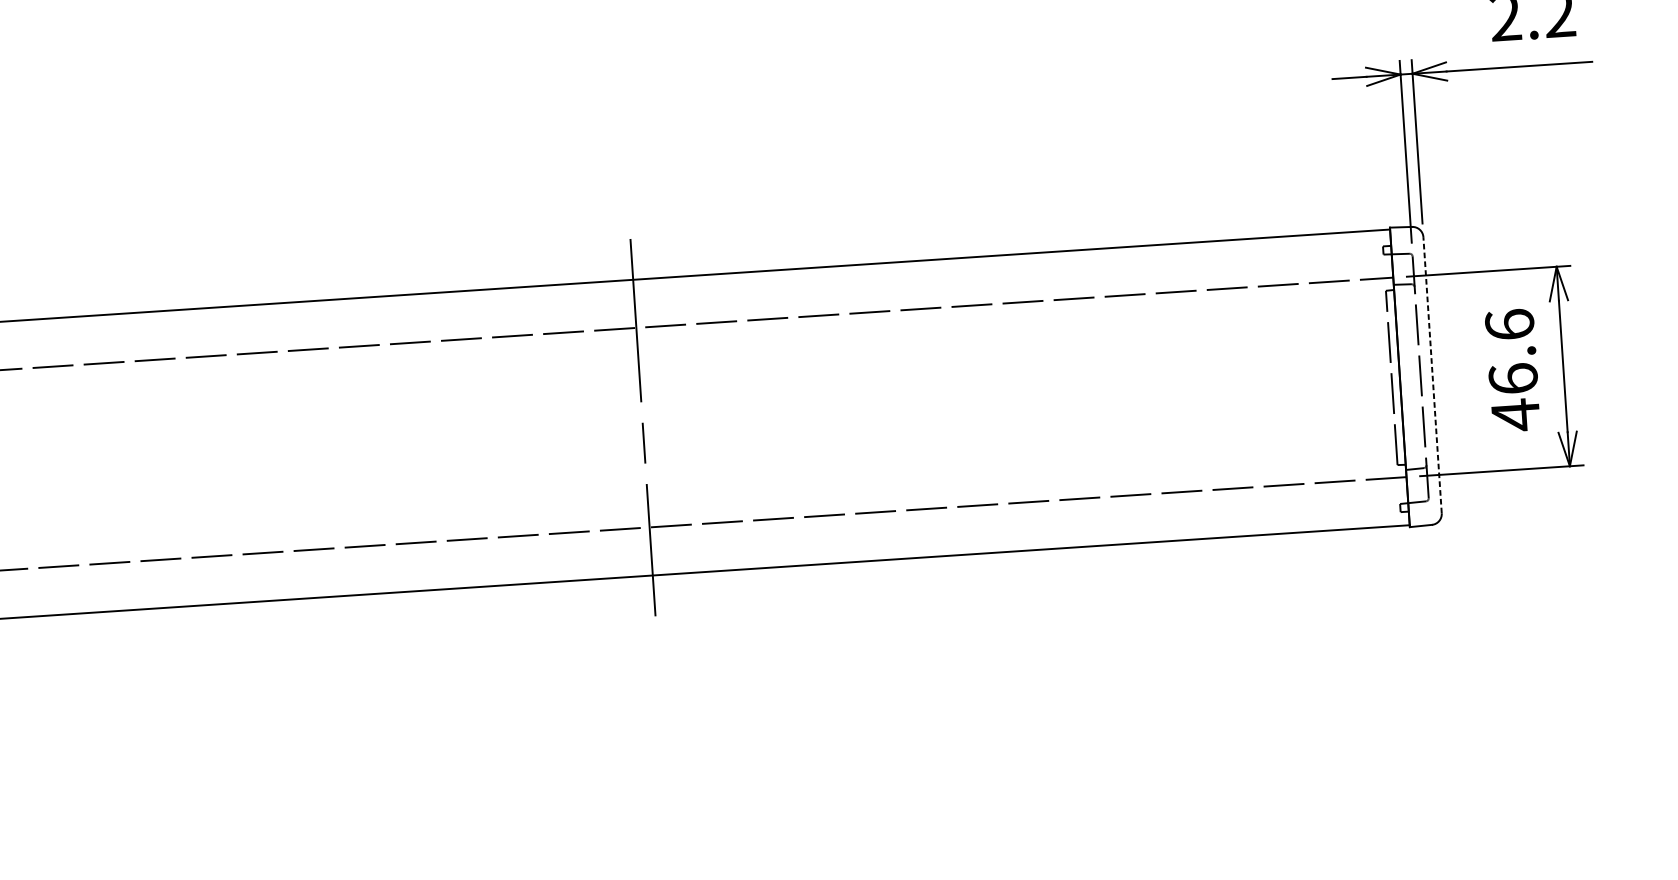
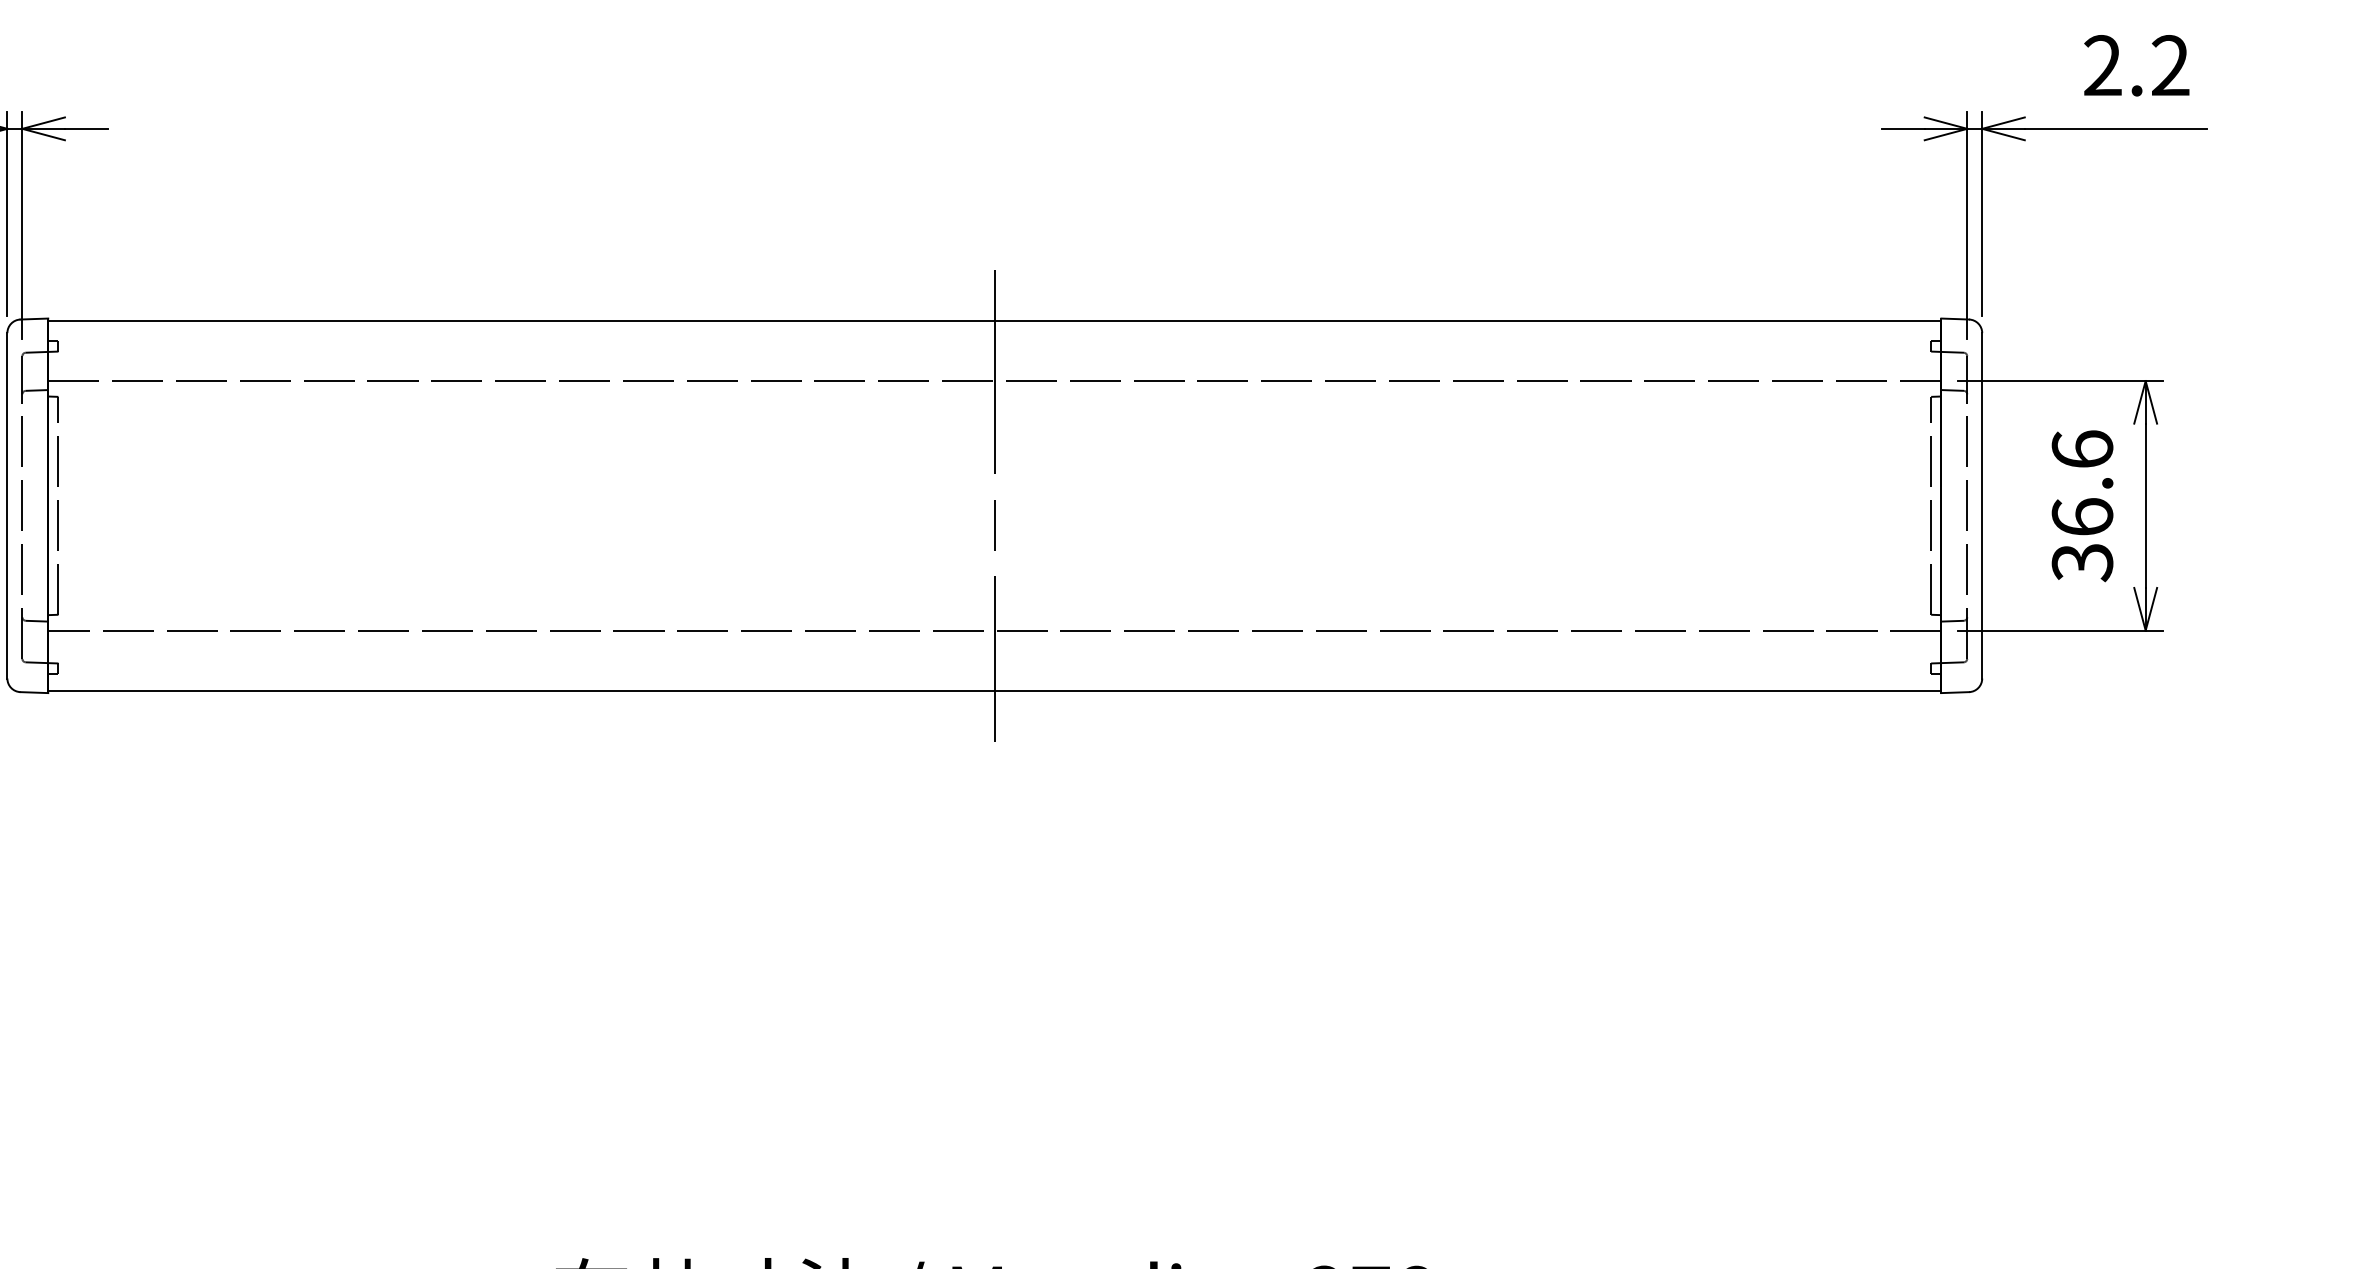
line: (1432, 374) -> (1982, 505), dashed -> solid
text: (1515, 415) -> (2082, 562), 46.6 -> 36.6

